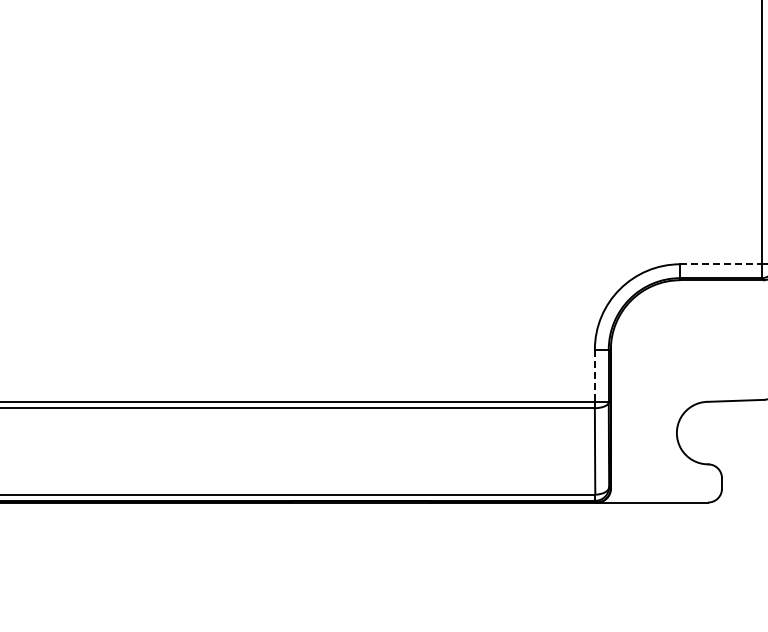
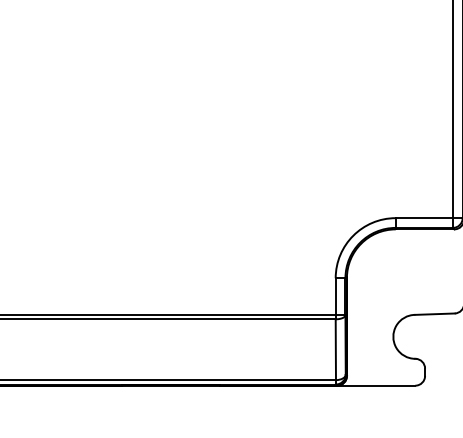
line: (720, 264) -> (424, 218), dashed -> solid
line: (594, 376) -> (335, 297), dashed -> solid

